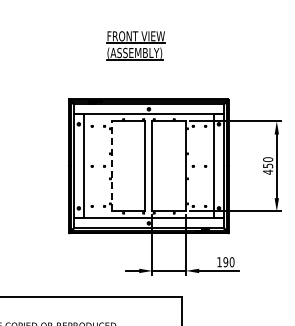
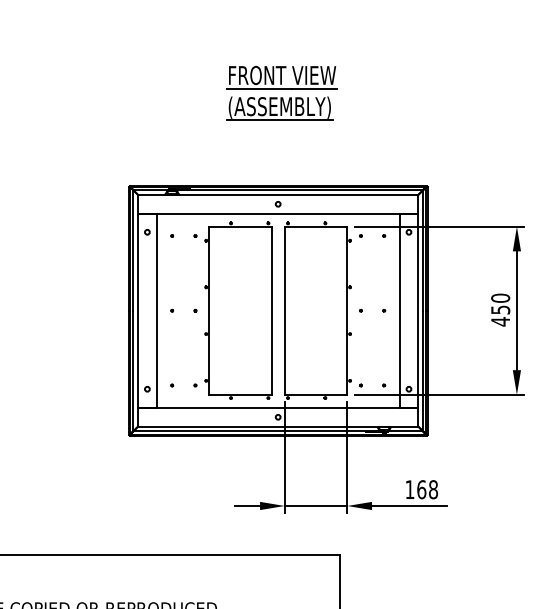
part: (135, 45) -> (281, 92), moved
line: (111, 165) -> (208, 309), dashed -> solid
text: (228, 262) -> (426, 490), 190 -> 168

